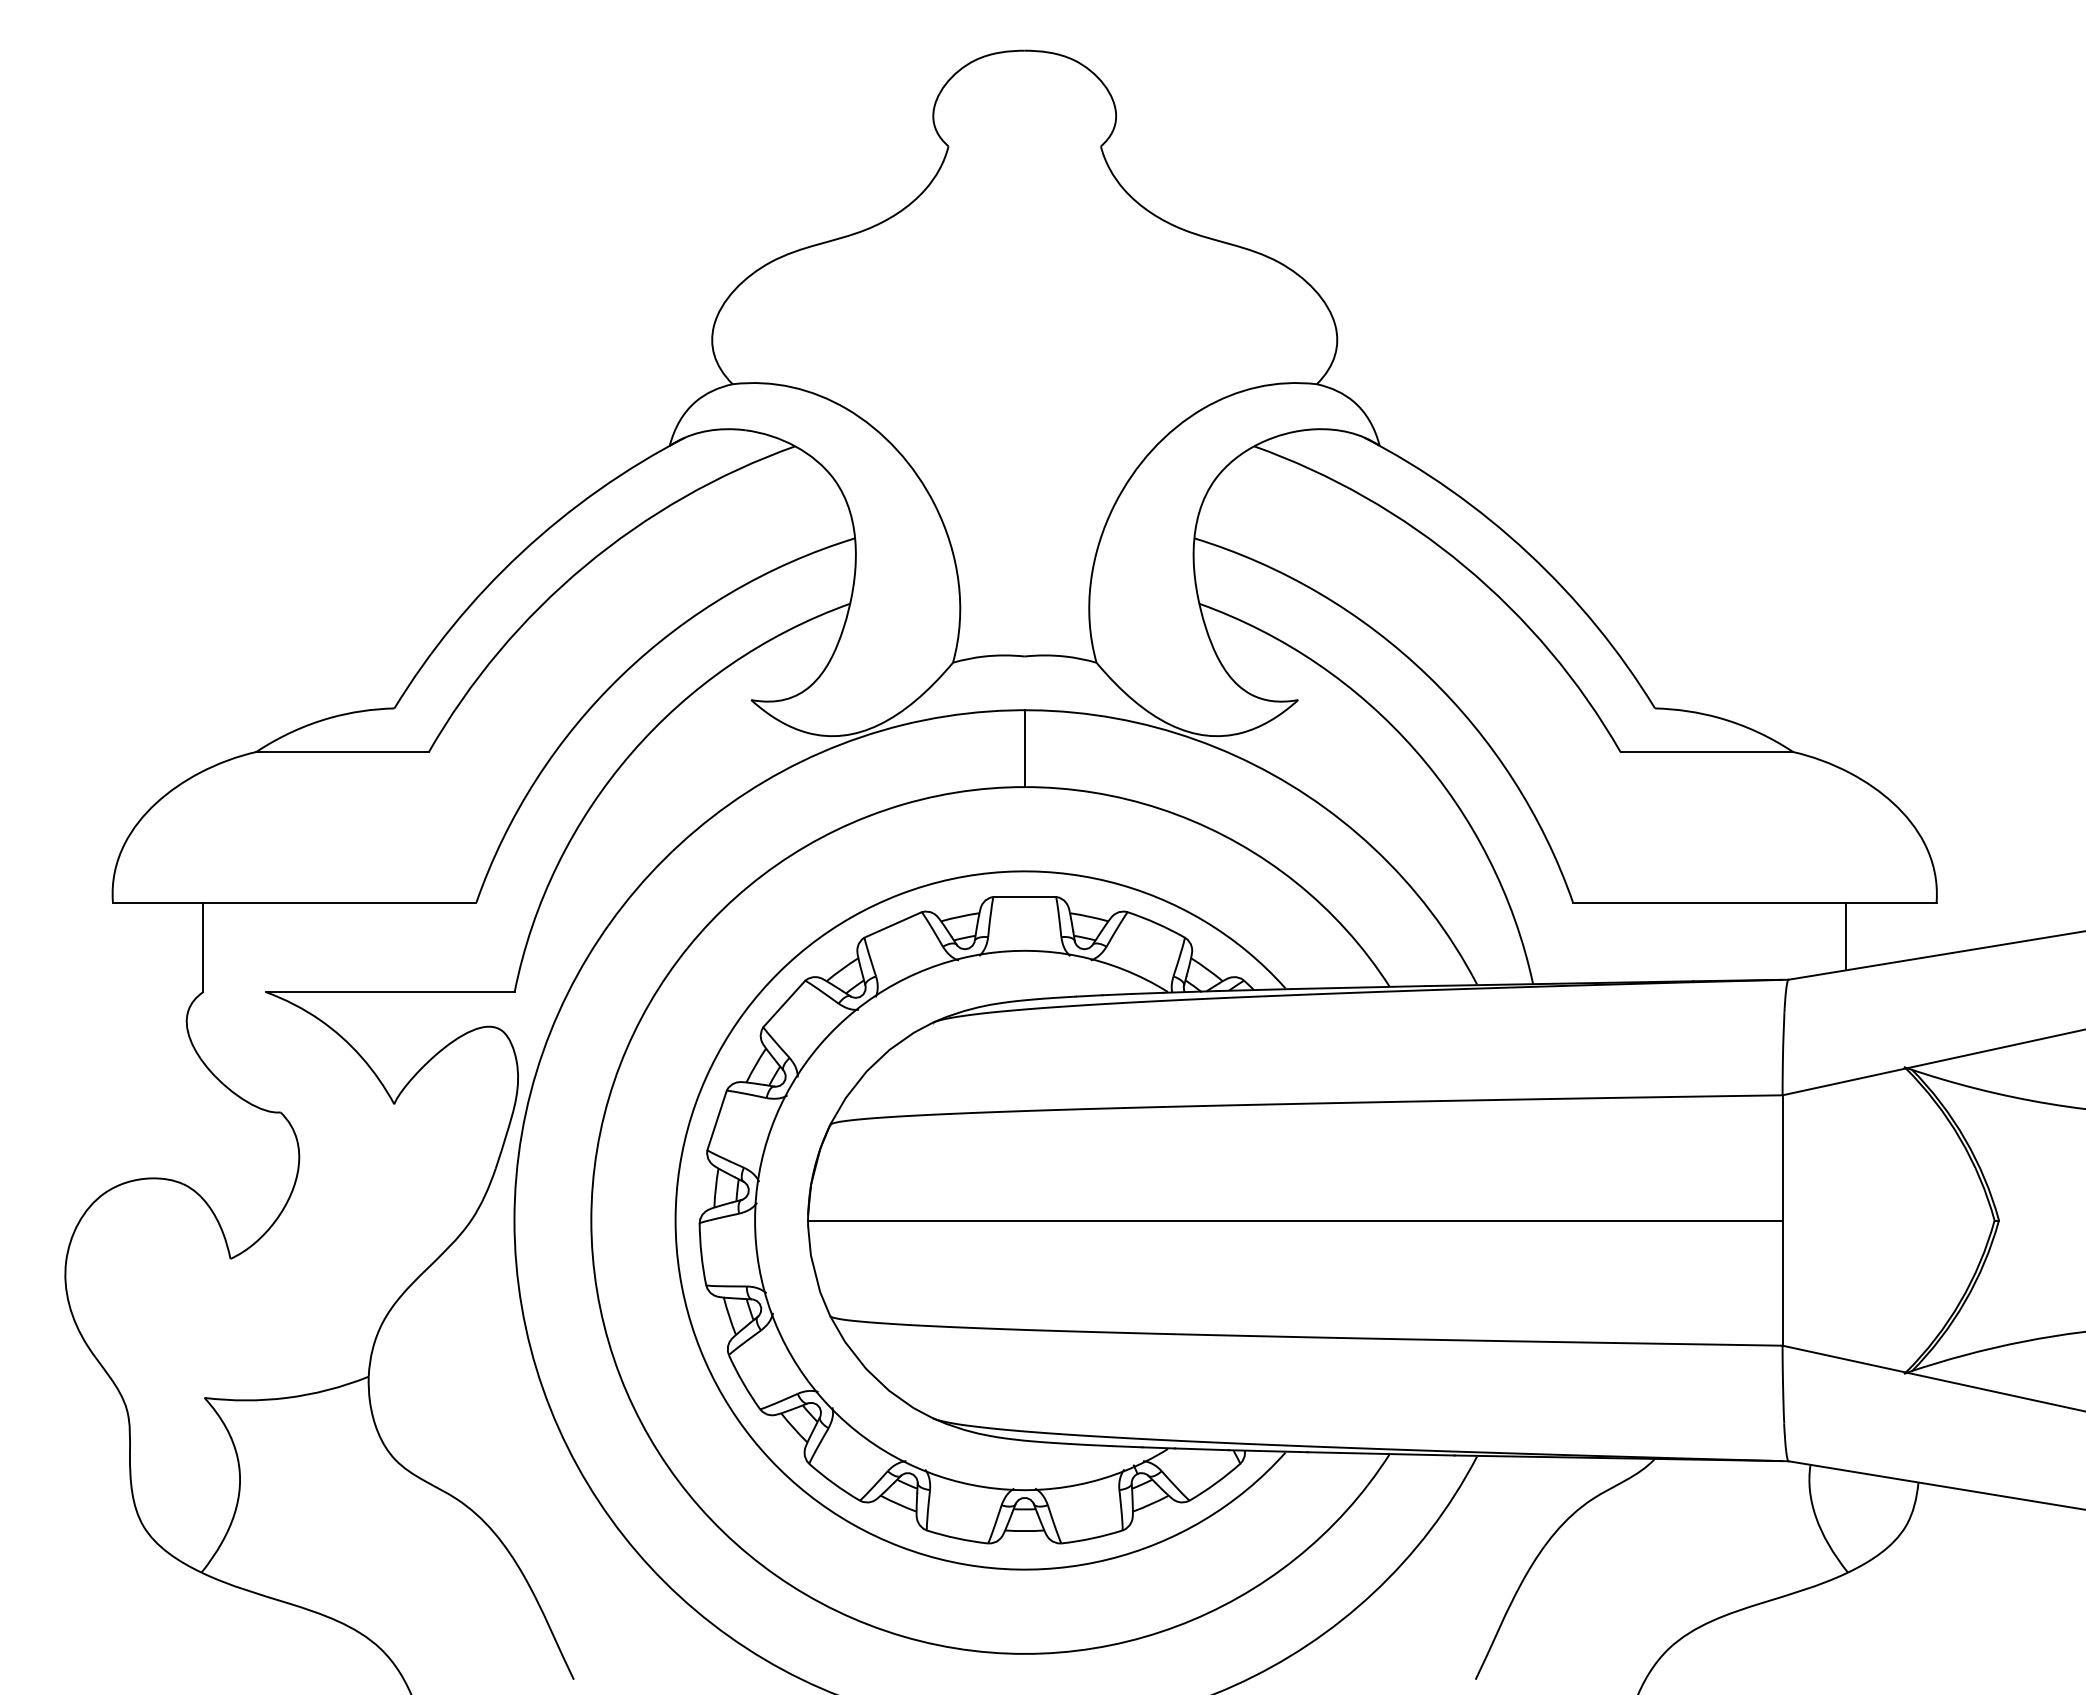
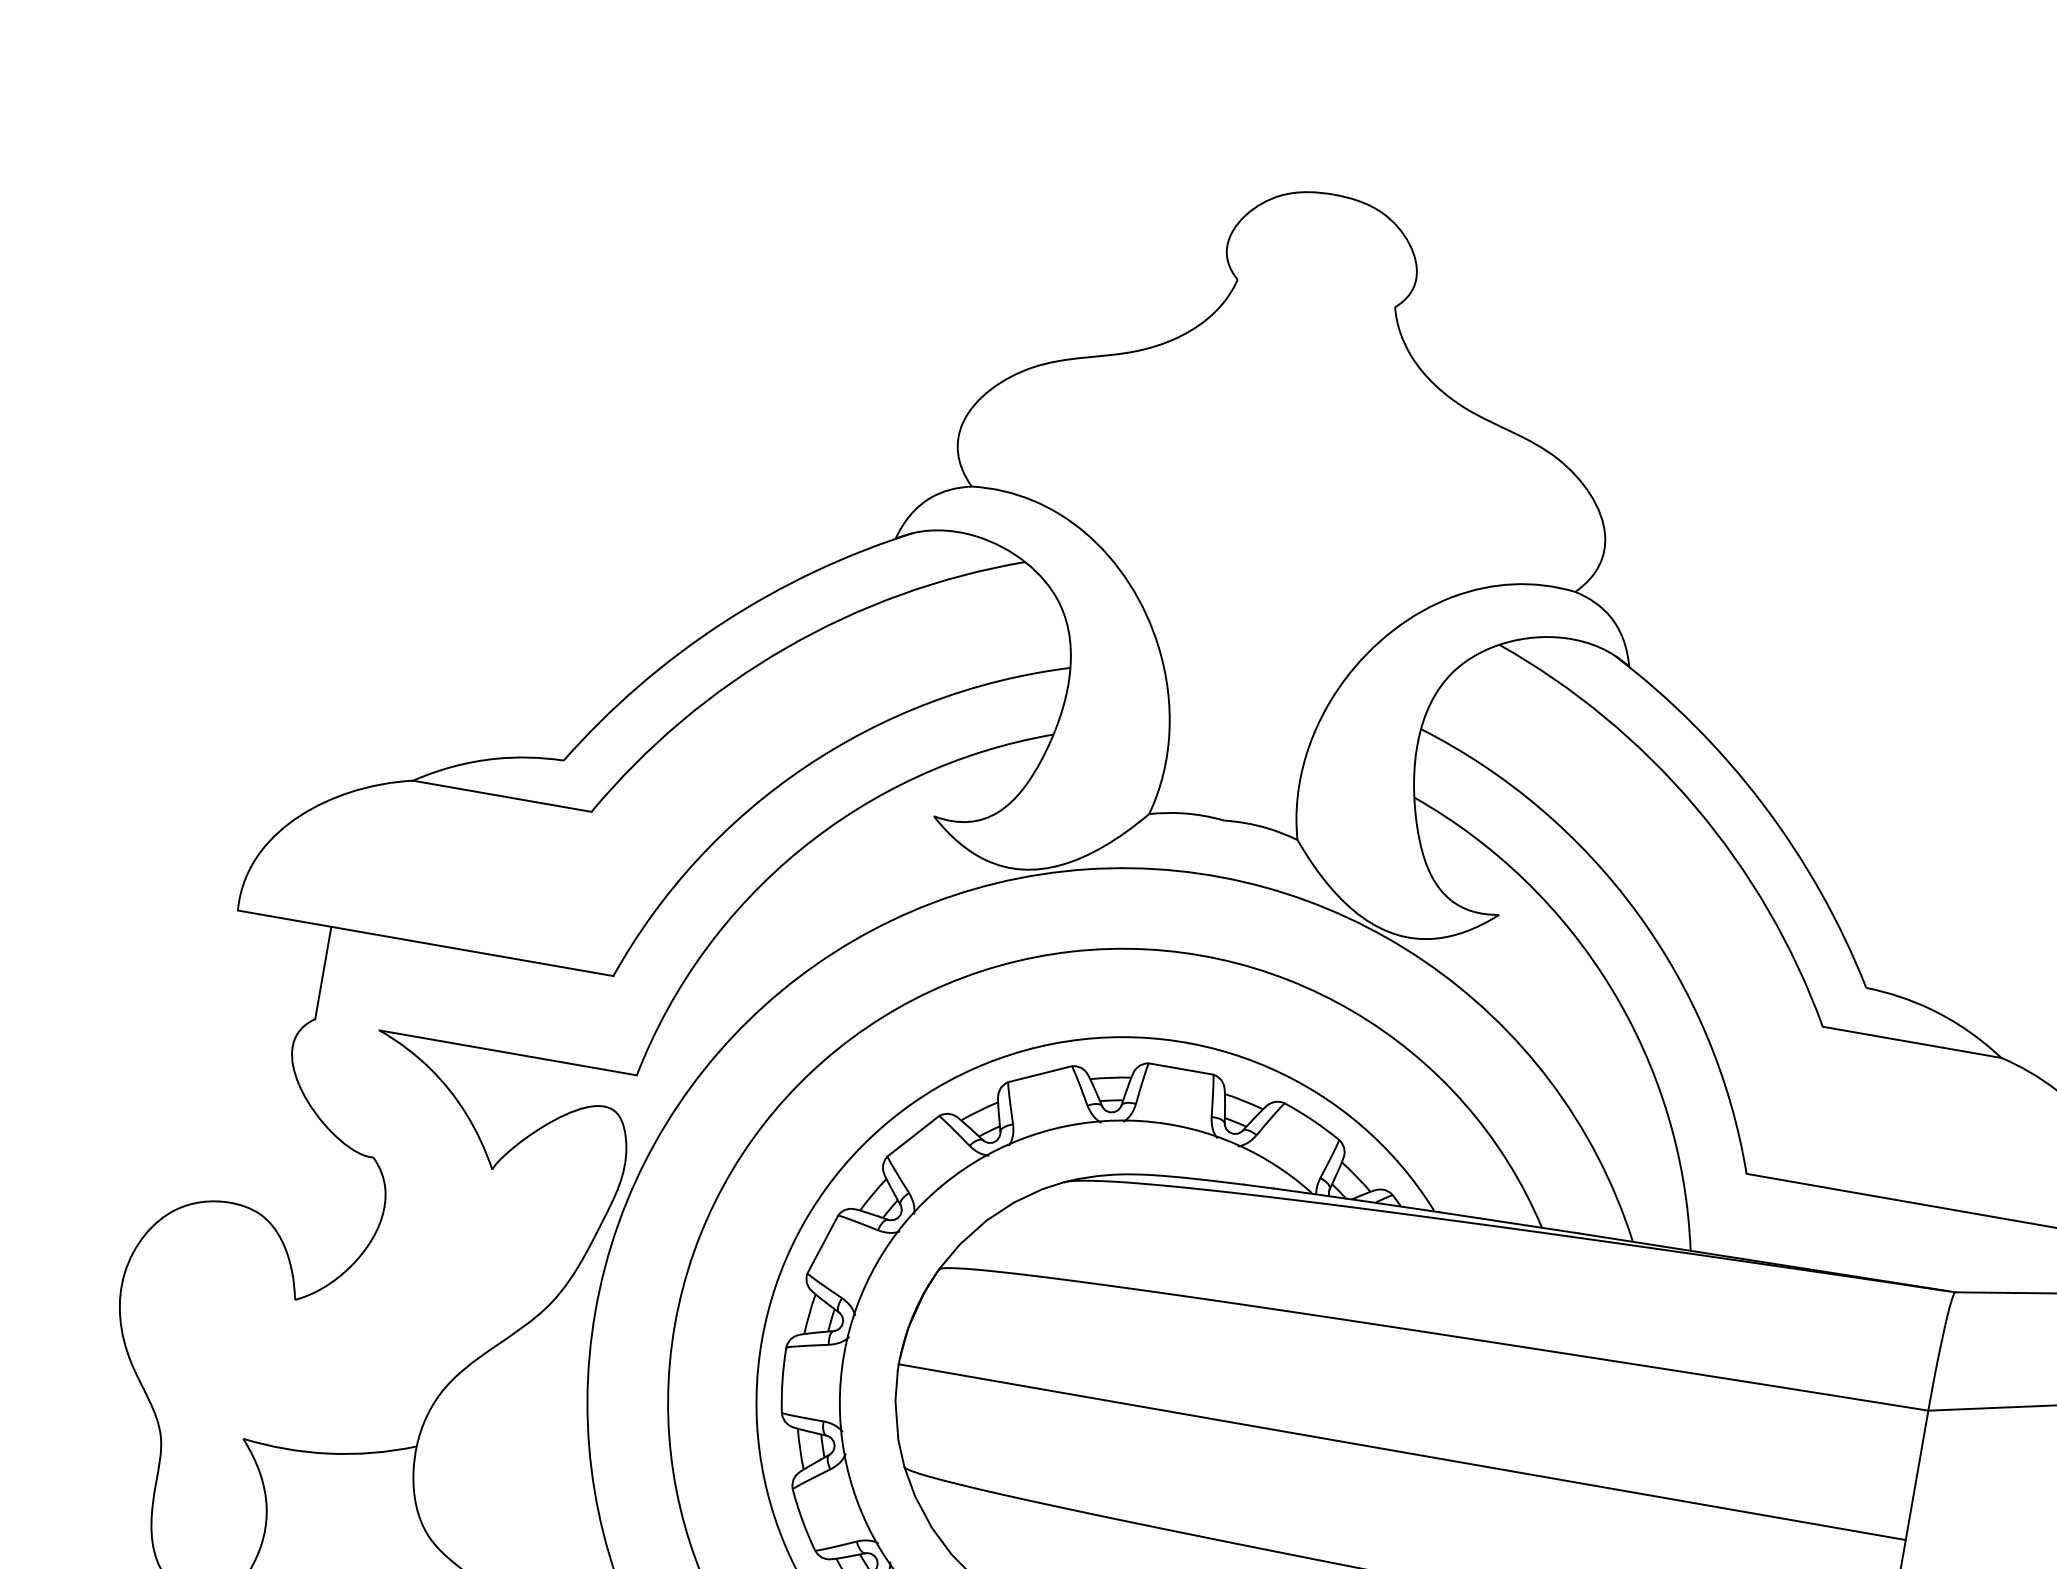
line: (1024, 748) -> (1207, 915), removed
line: (1846, 936) -> (2023, 1258), removed

